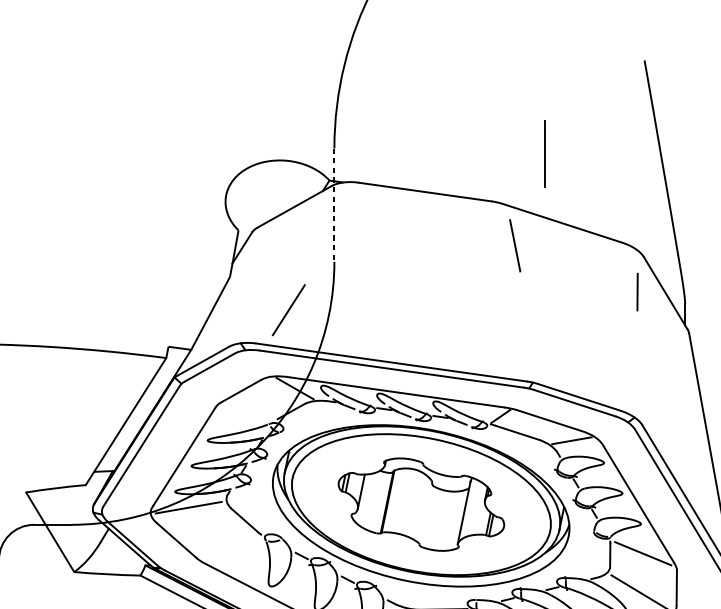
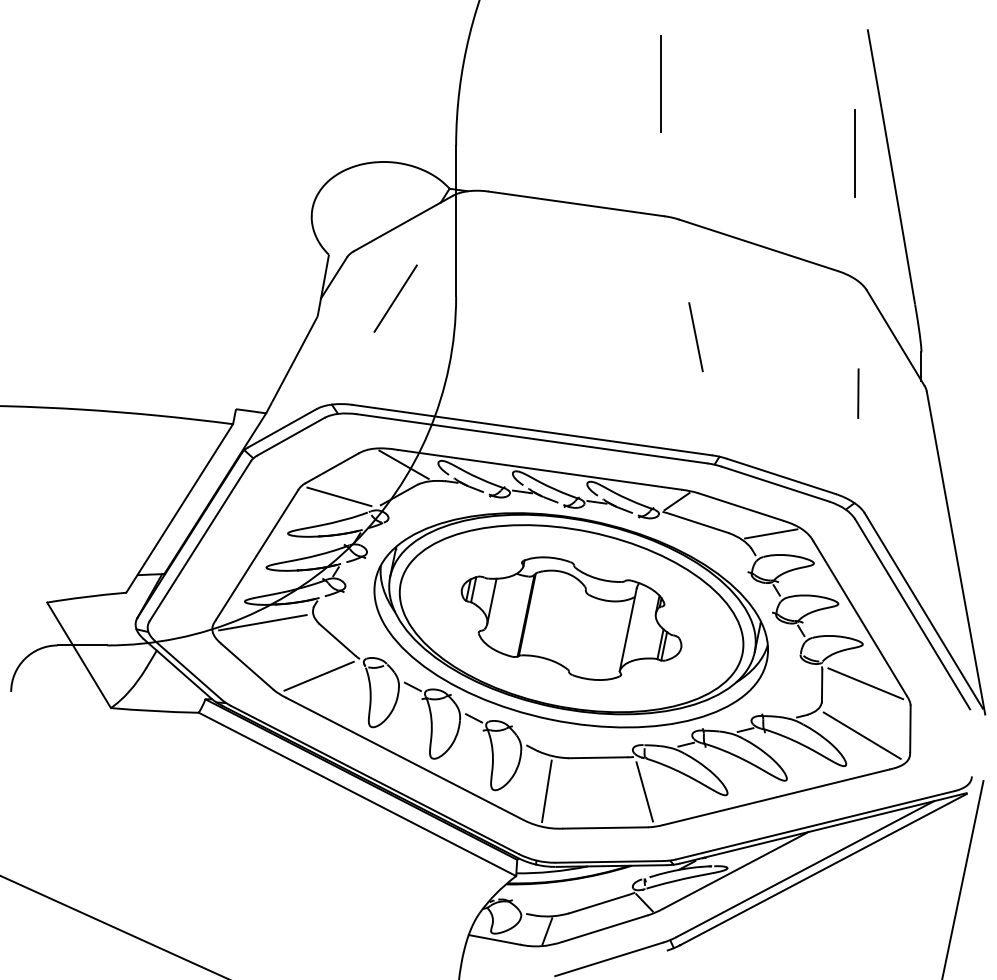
line: (489, 101) -> (661, 83), added
line: (544, 154) -> (854, 153), moved
line: (334, 205) -> (456, 221), dashed -> solid
line: (514, 245) -> (695, 337), moved
line: (637, 291) -> (858, 393), moved
line: (288, 310) -> (395, 298), moved
line: (246, 412) -> (339, 496), added
line: (230, 547) -> (318, 675), added

